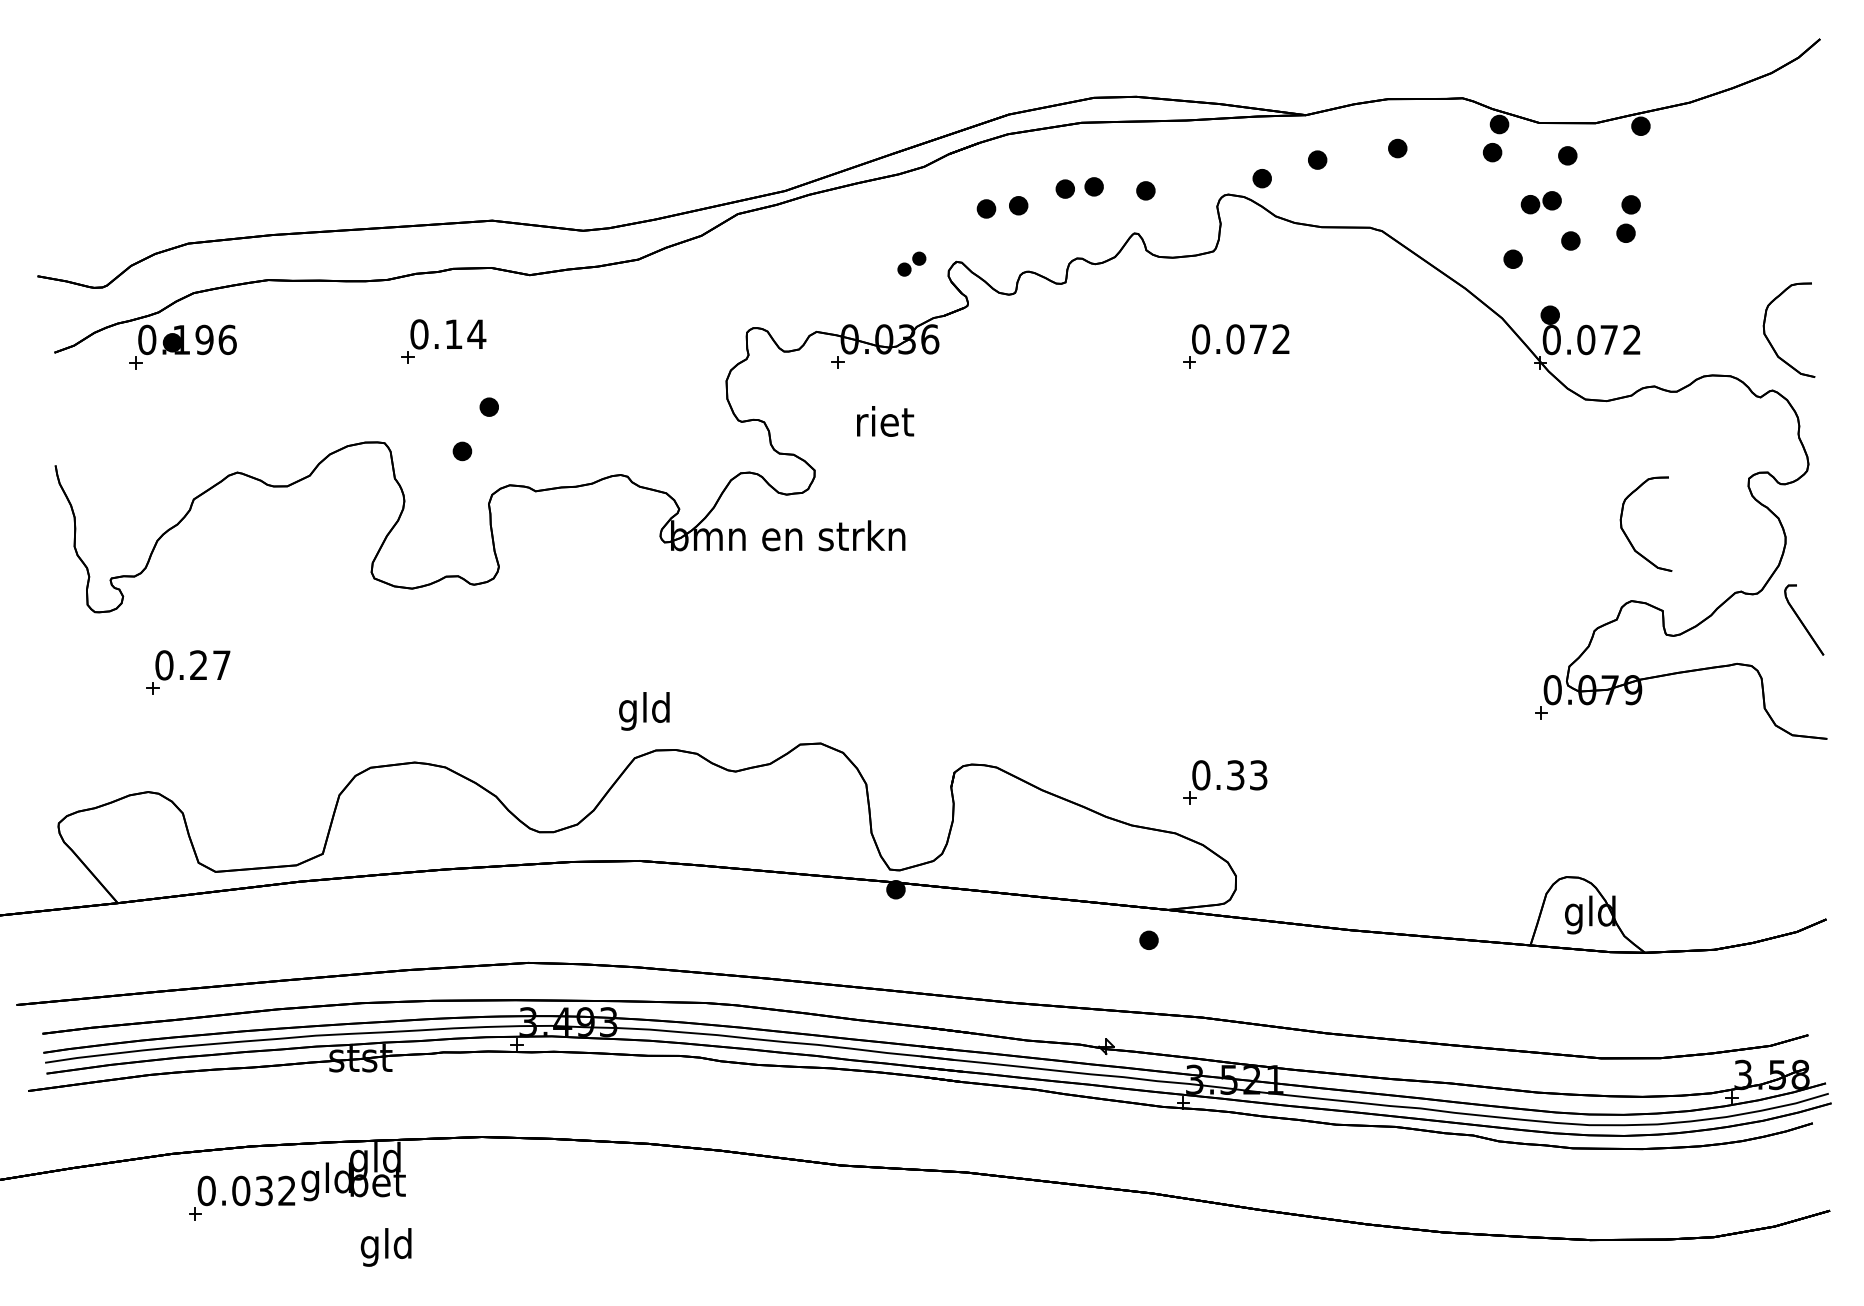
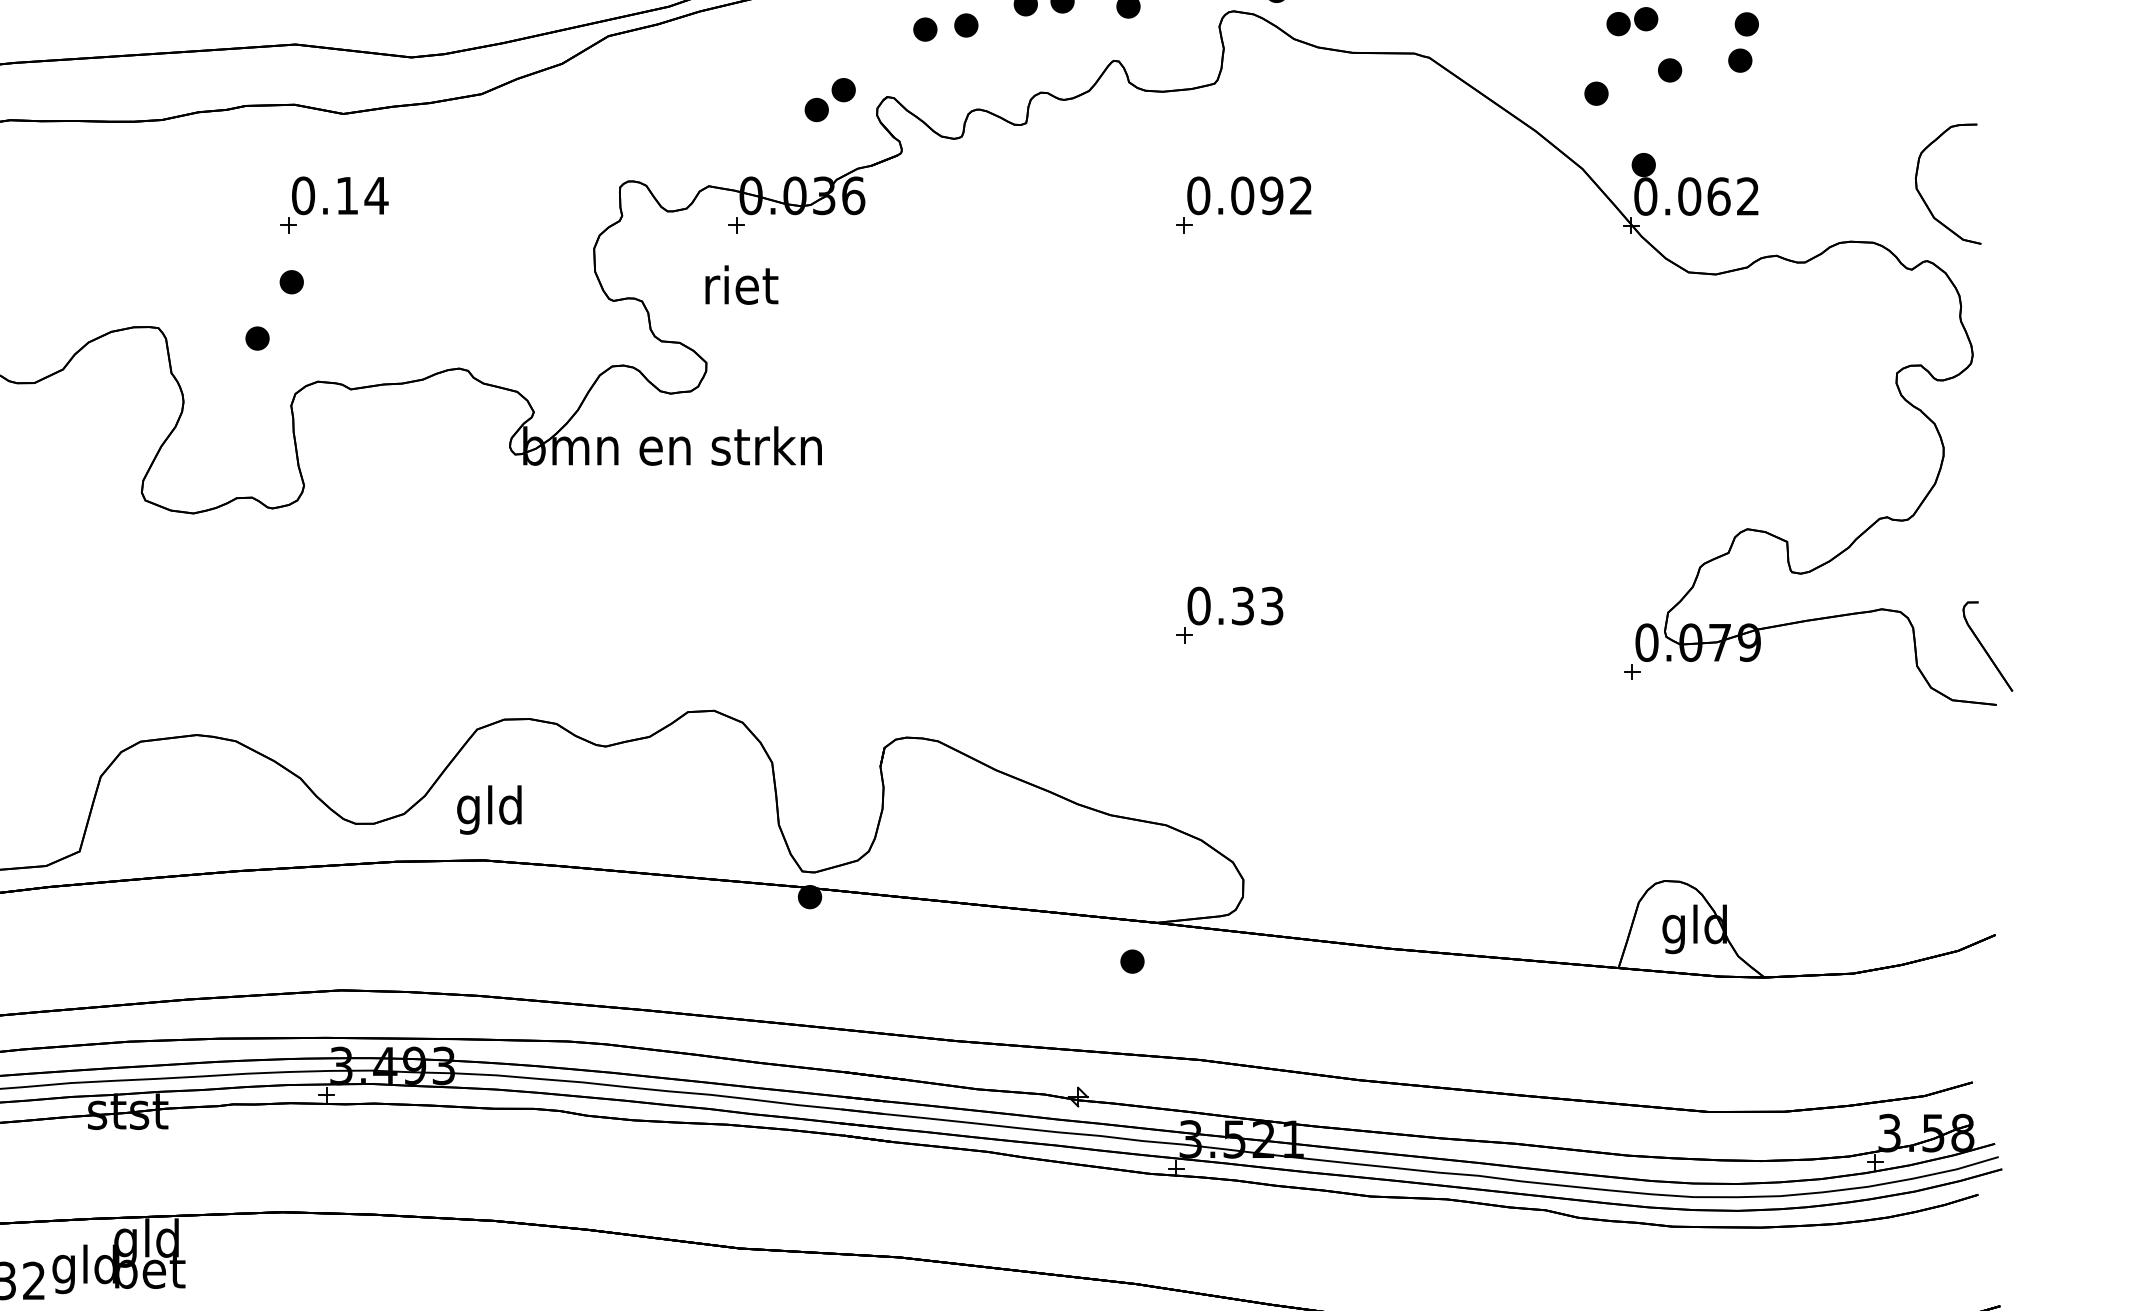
part: (911, 263) -> (829, 99), size x1.43
text: (1258, 339) -> (1271, 195), 0.072 -> 0.092
text: (1609, 339) -> (1719, 195), 0.072 -> 0.062
part: (443, 341) -> (334, 204), moved
text: (885, 421) -> (741, 285), moved
part: (1627, 535) -> (1742, 445), removed
part: (1804, 619) -> (1988, 645), moved
text: (644, 711) -> (489, 810), moved
part: (1225, 782) -> (1229, 615), moved

